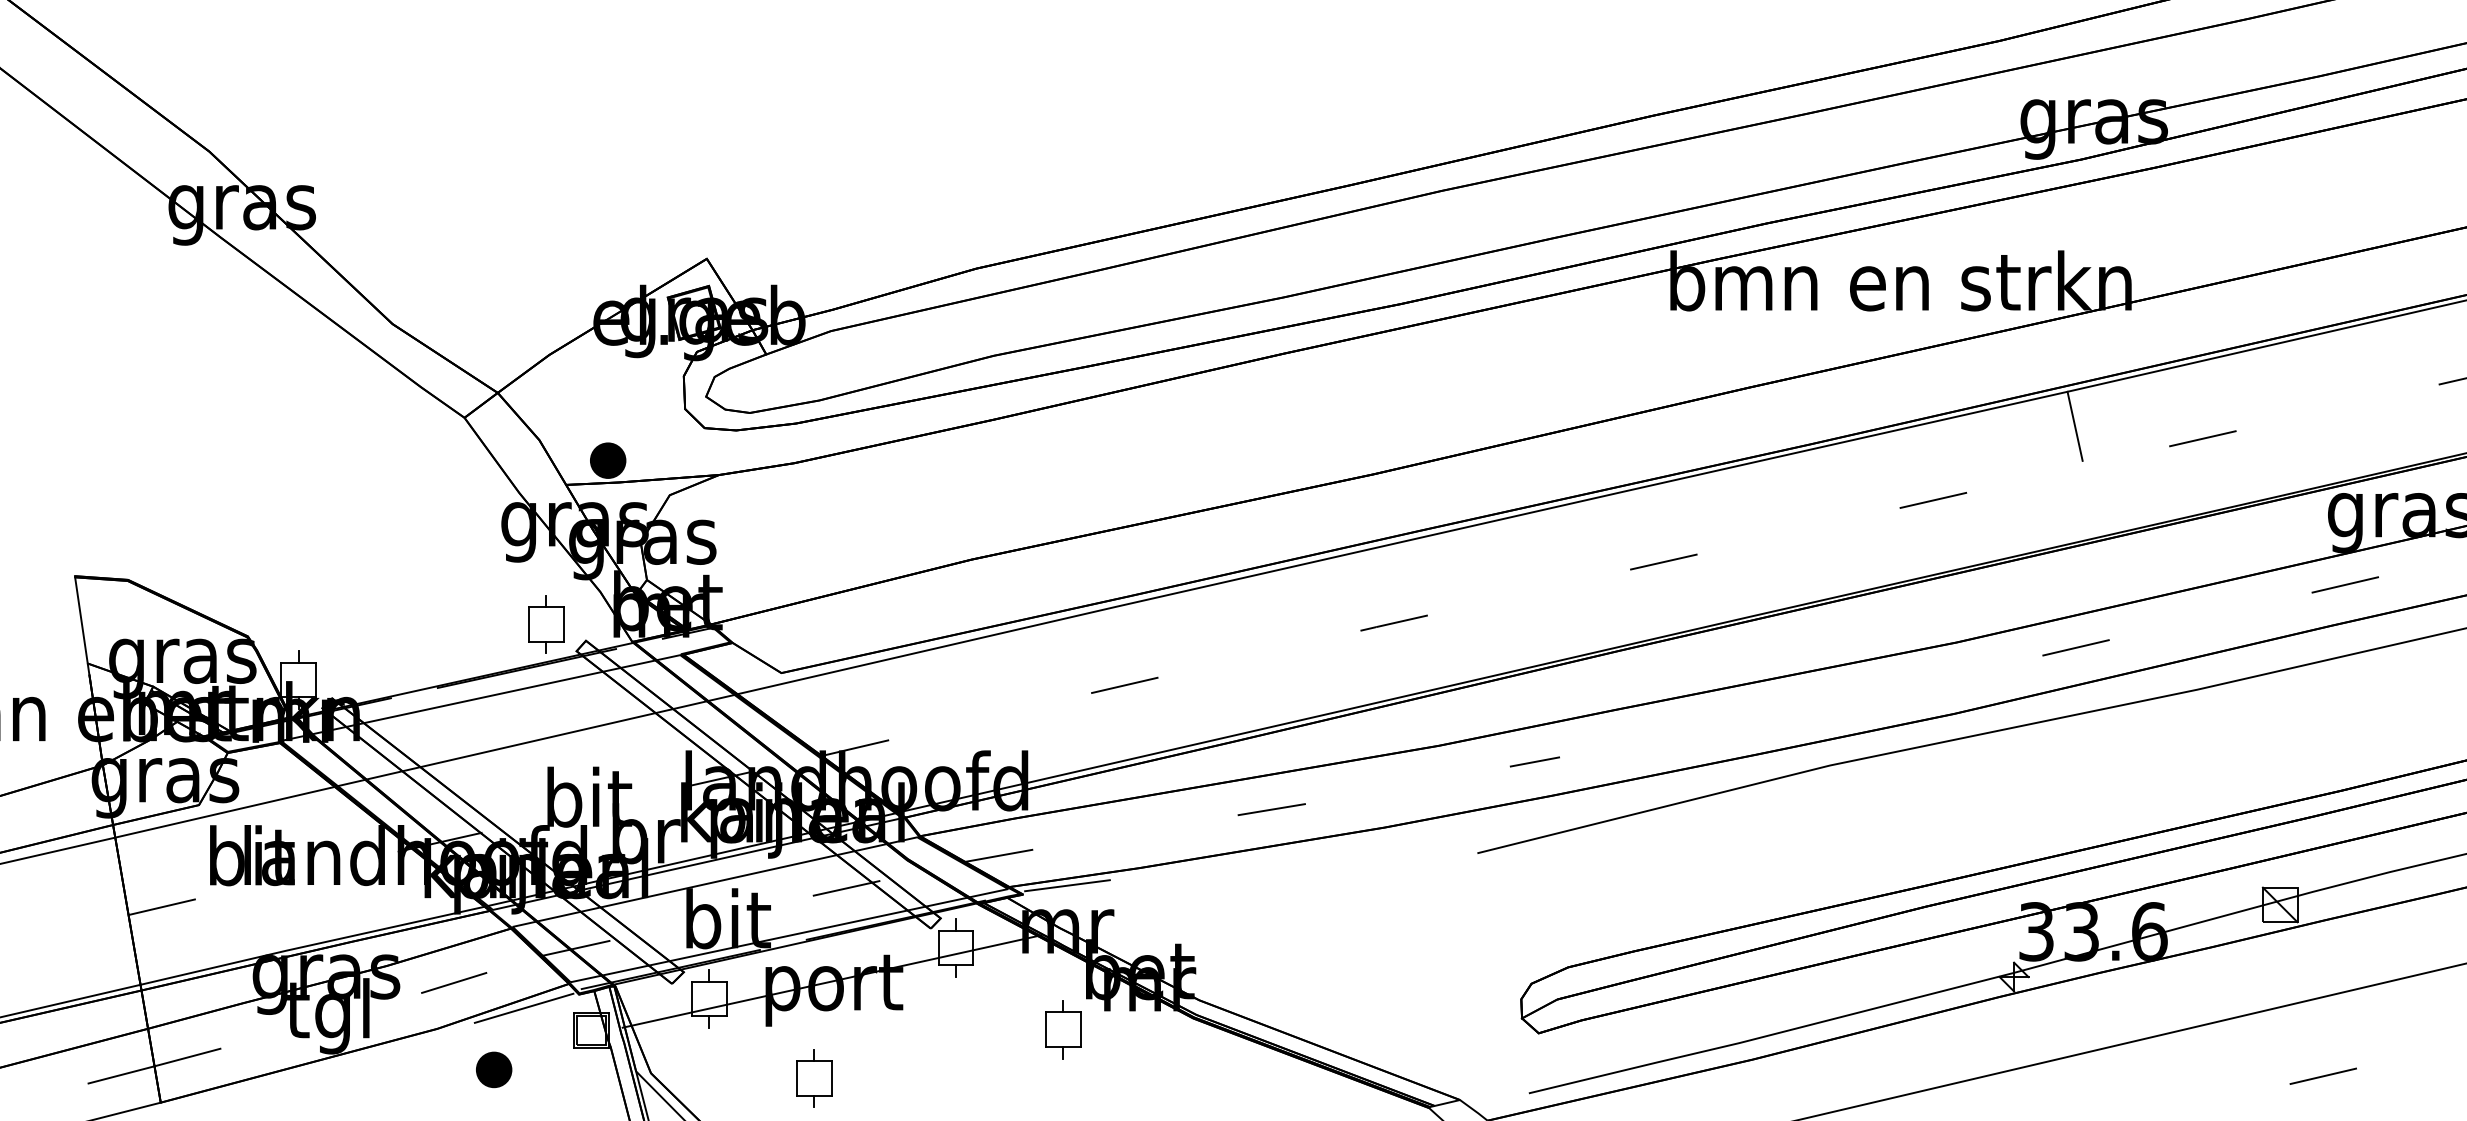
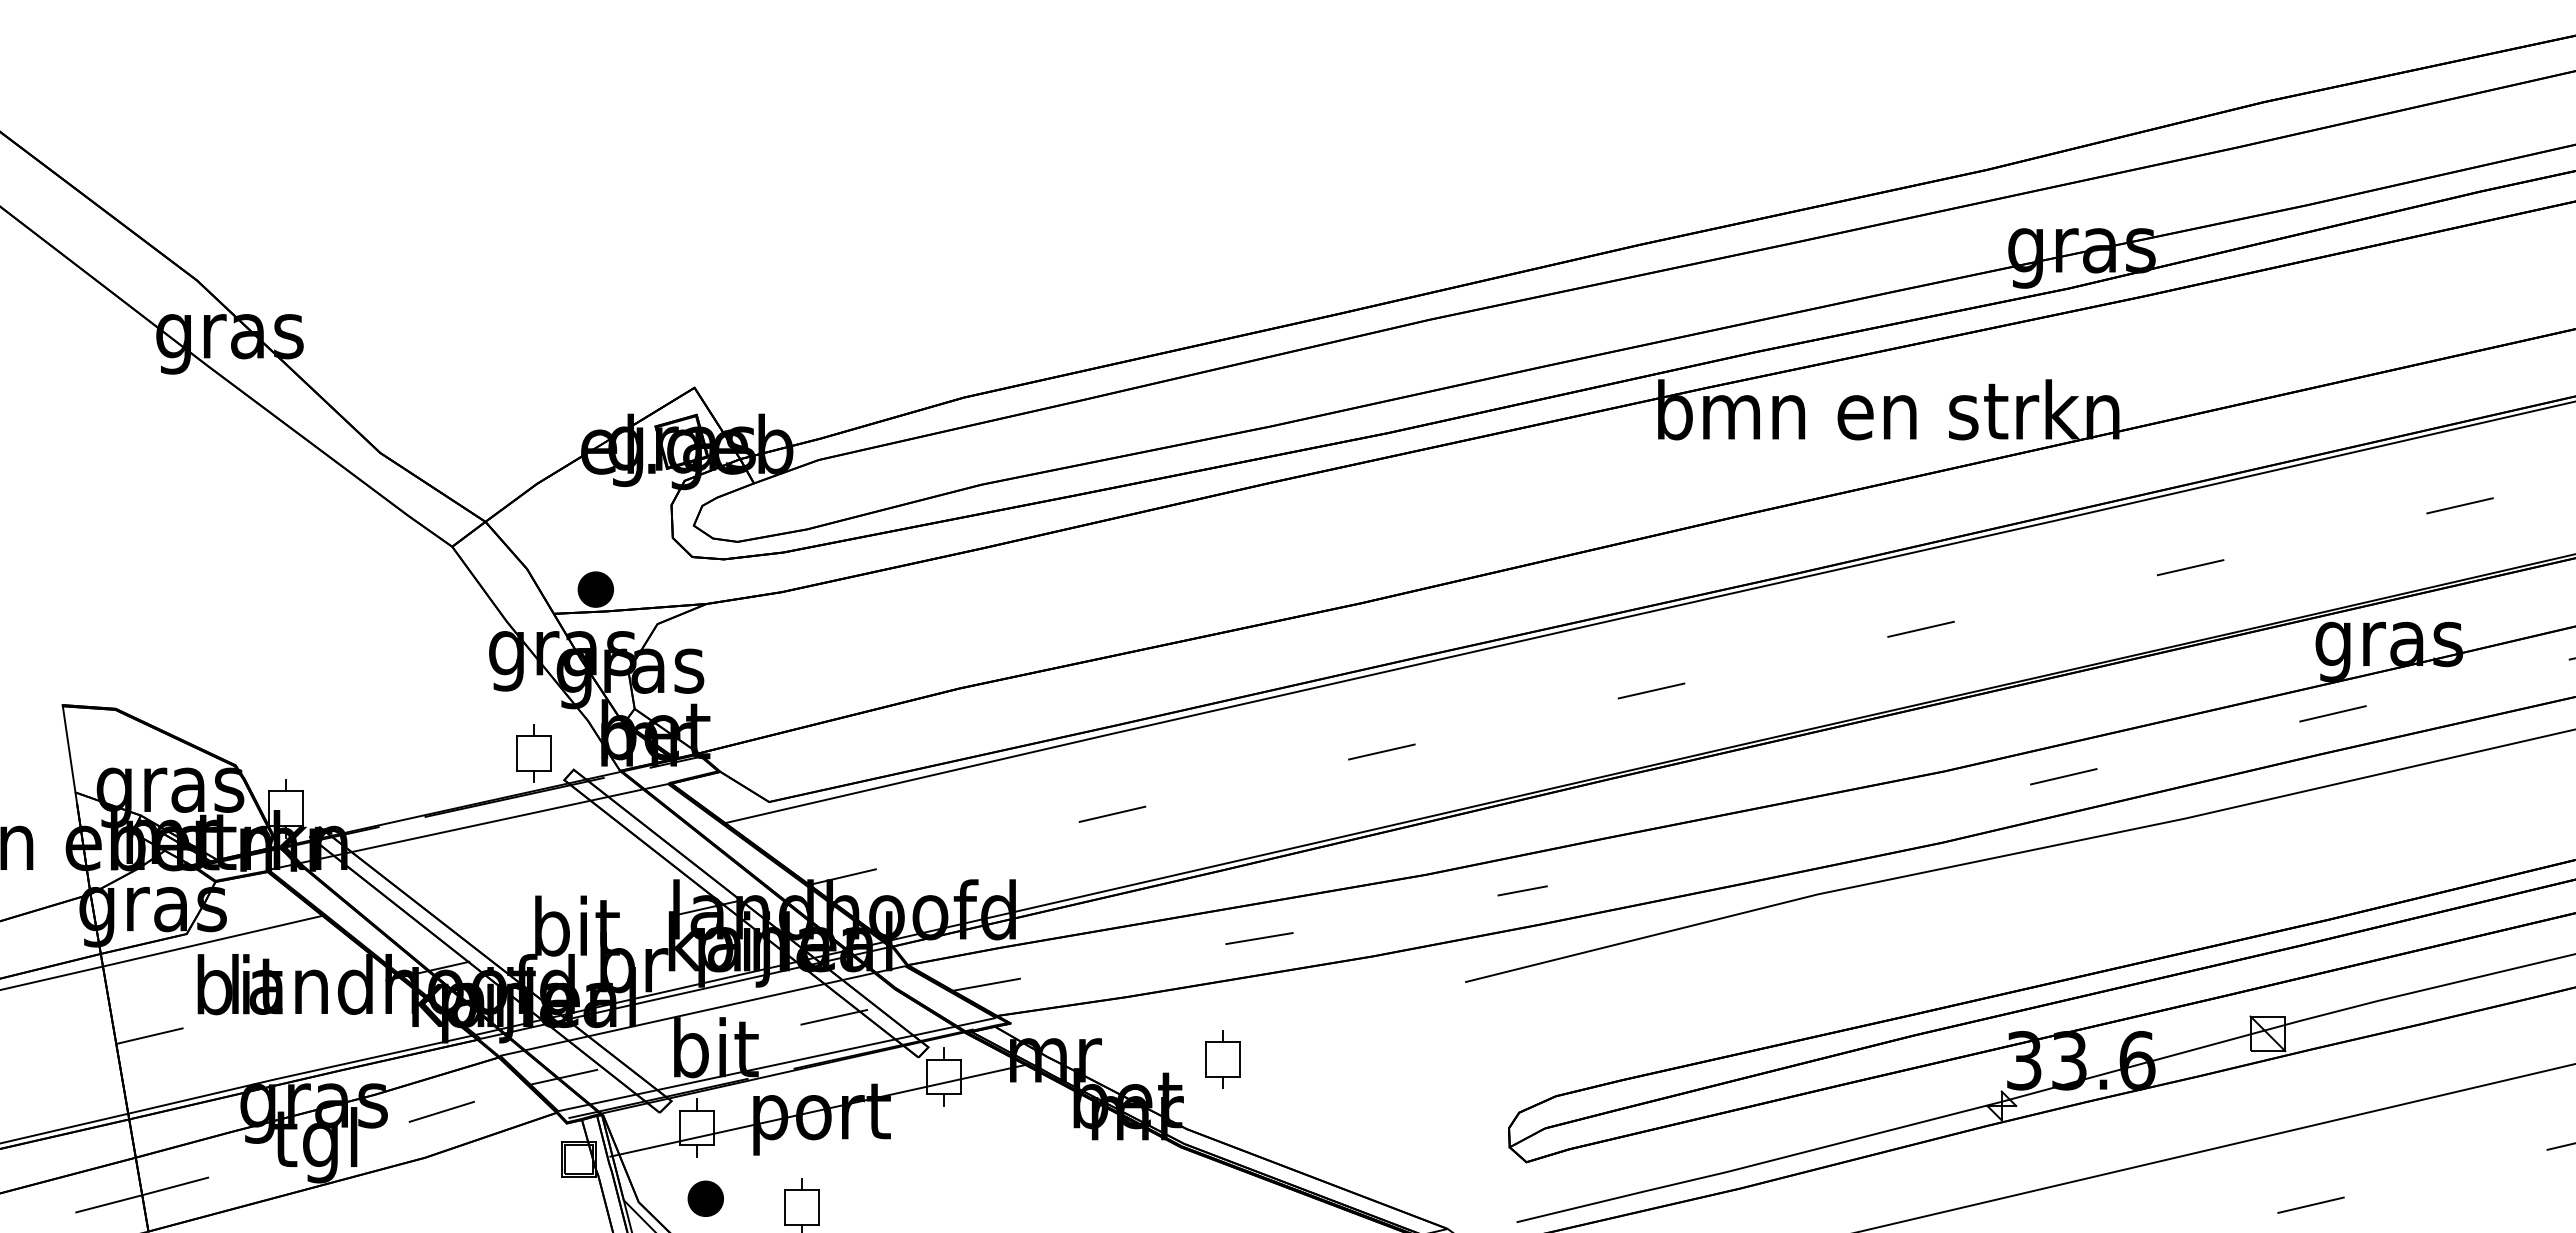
line: (2074, 425) -> (2062, 554), removed
line: (535, 740) -> (523, 869), removed
line: (1066, 885) -> (1054, 1014), removed
line: (523, 1007) -> (511, 1136), removed
part: (1062, 1029) -> (1222, 1059), moved
part: (493, 1069) -> (705, 1198), moved

